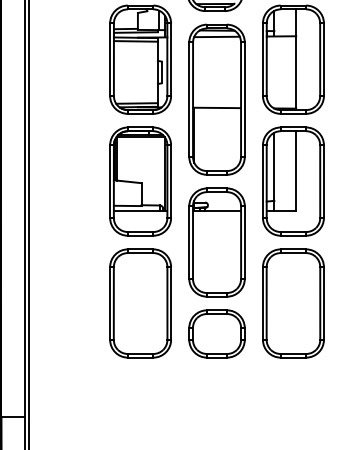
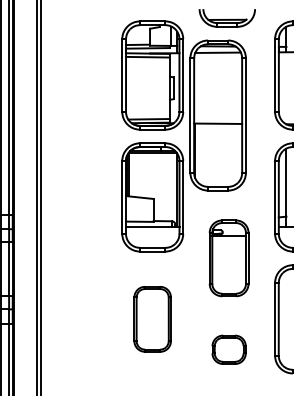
part: (216, 99) -> (217, 115), moved
part: (216, 242) -> (228, 258), size x0.7
part: (140, 303) -> (152, 319), size x0.6
part: (216, 333) -> (228, 349), size x0.6

